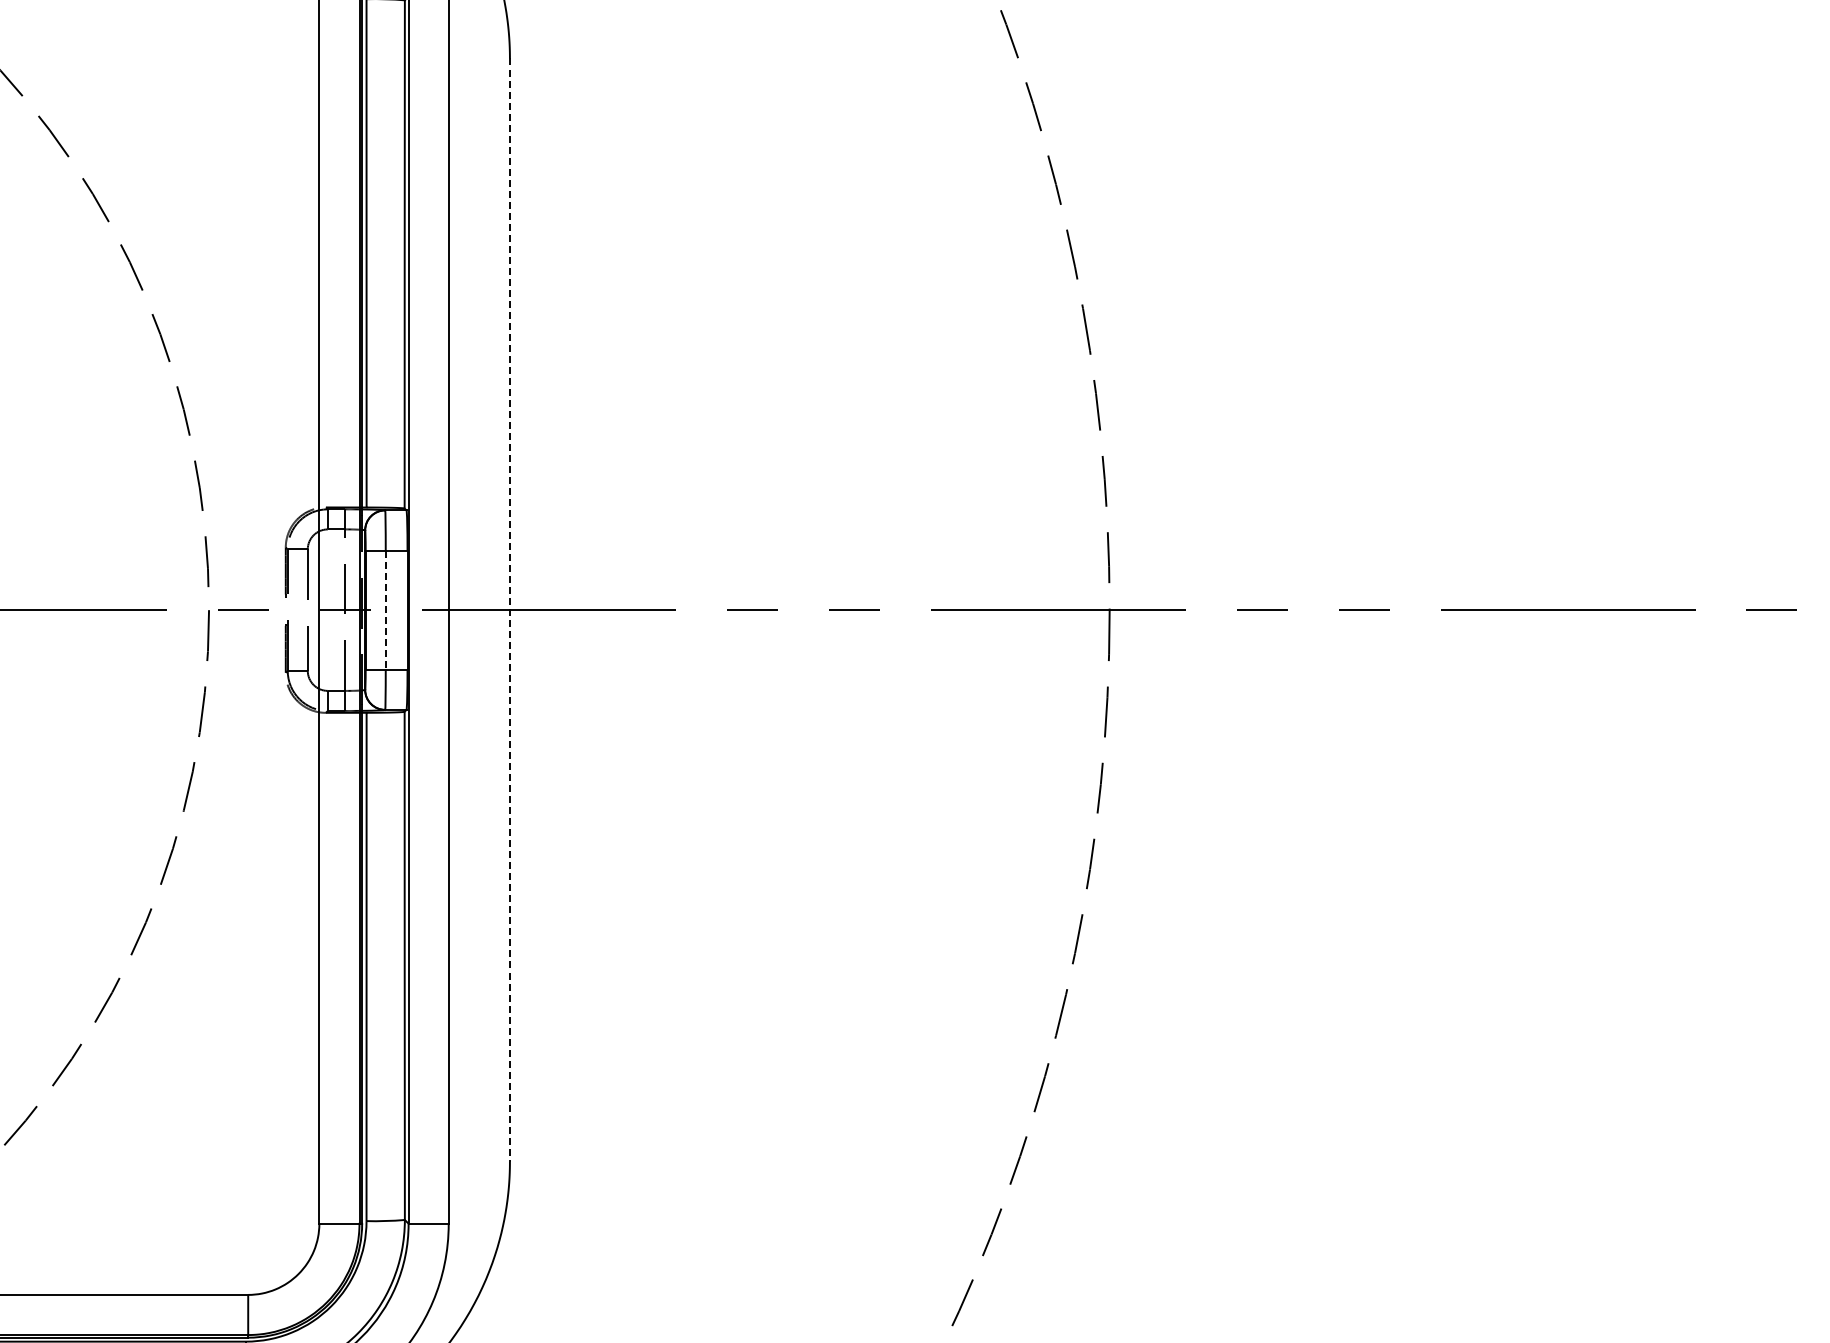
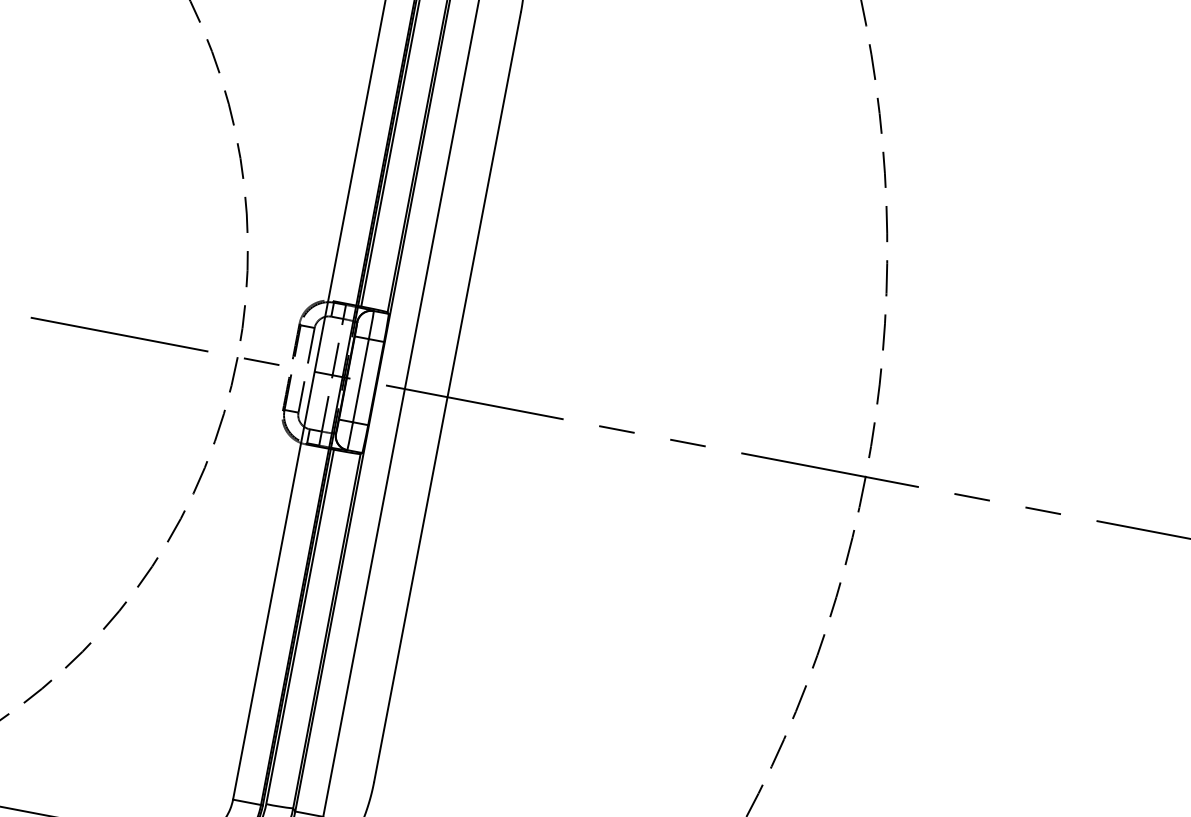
line: (385, 610) -> (360, 380), dashed -> solid
line: (509, 610) -> (447, 397), dashed -> solid

